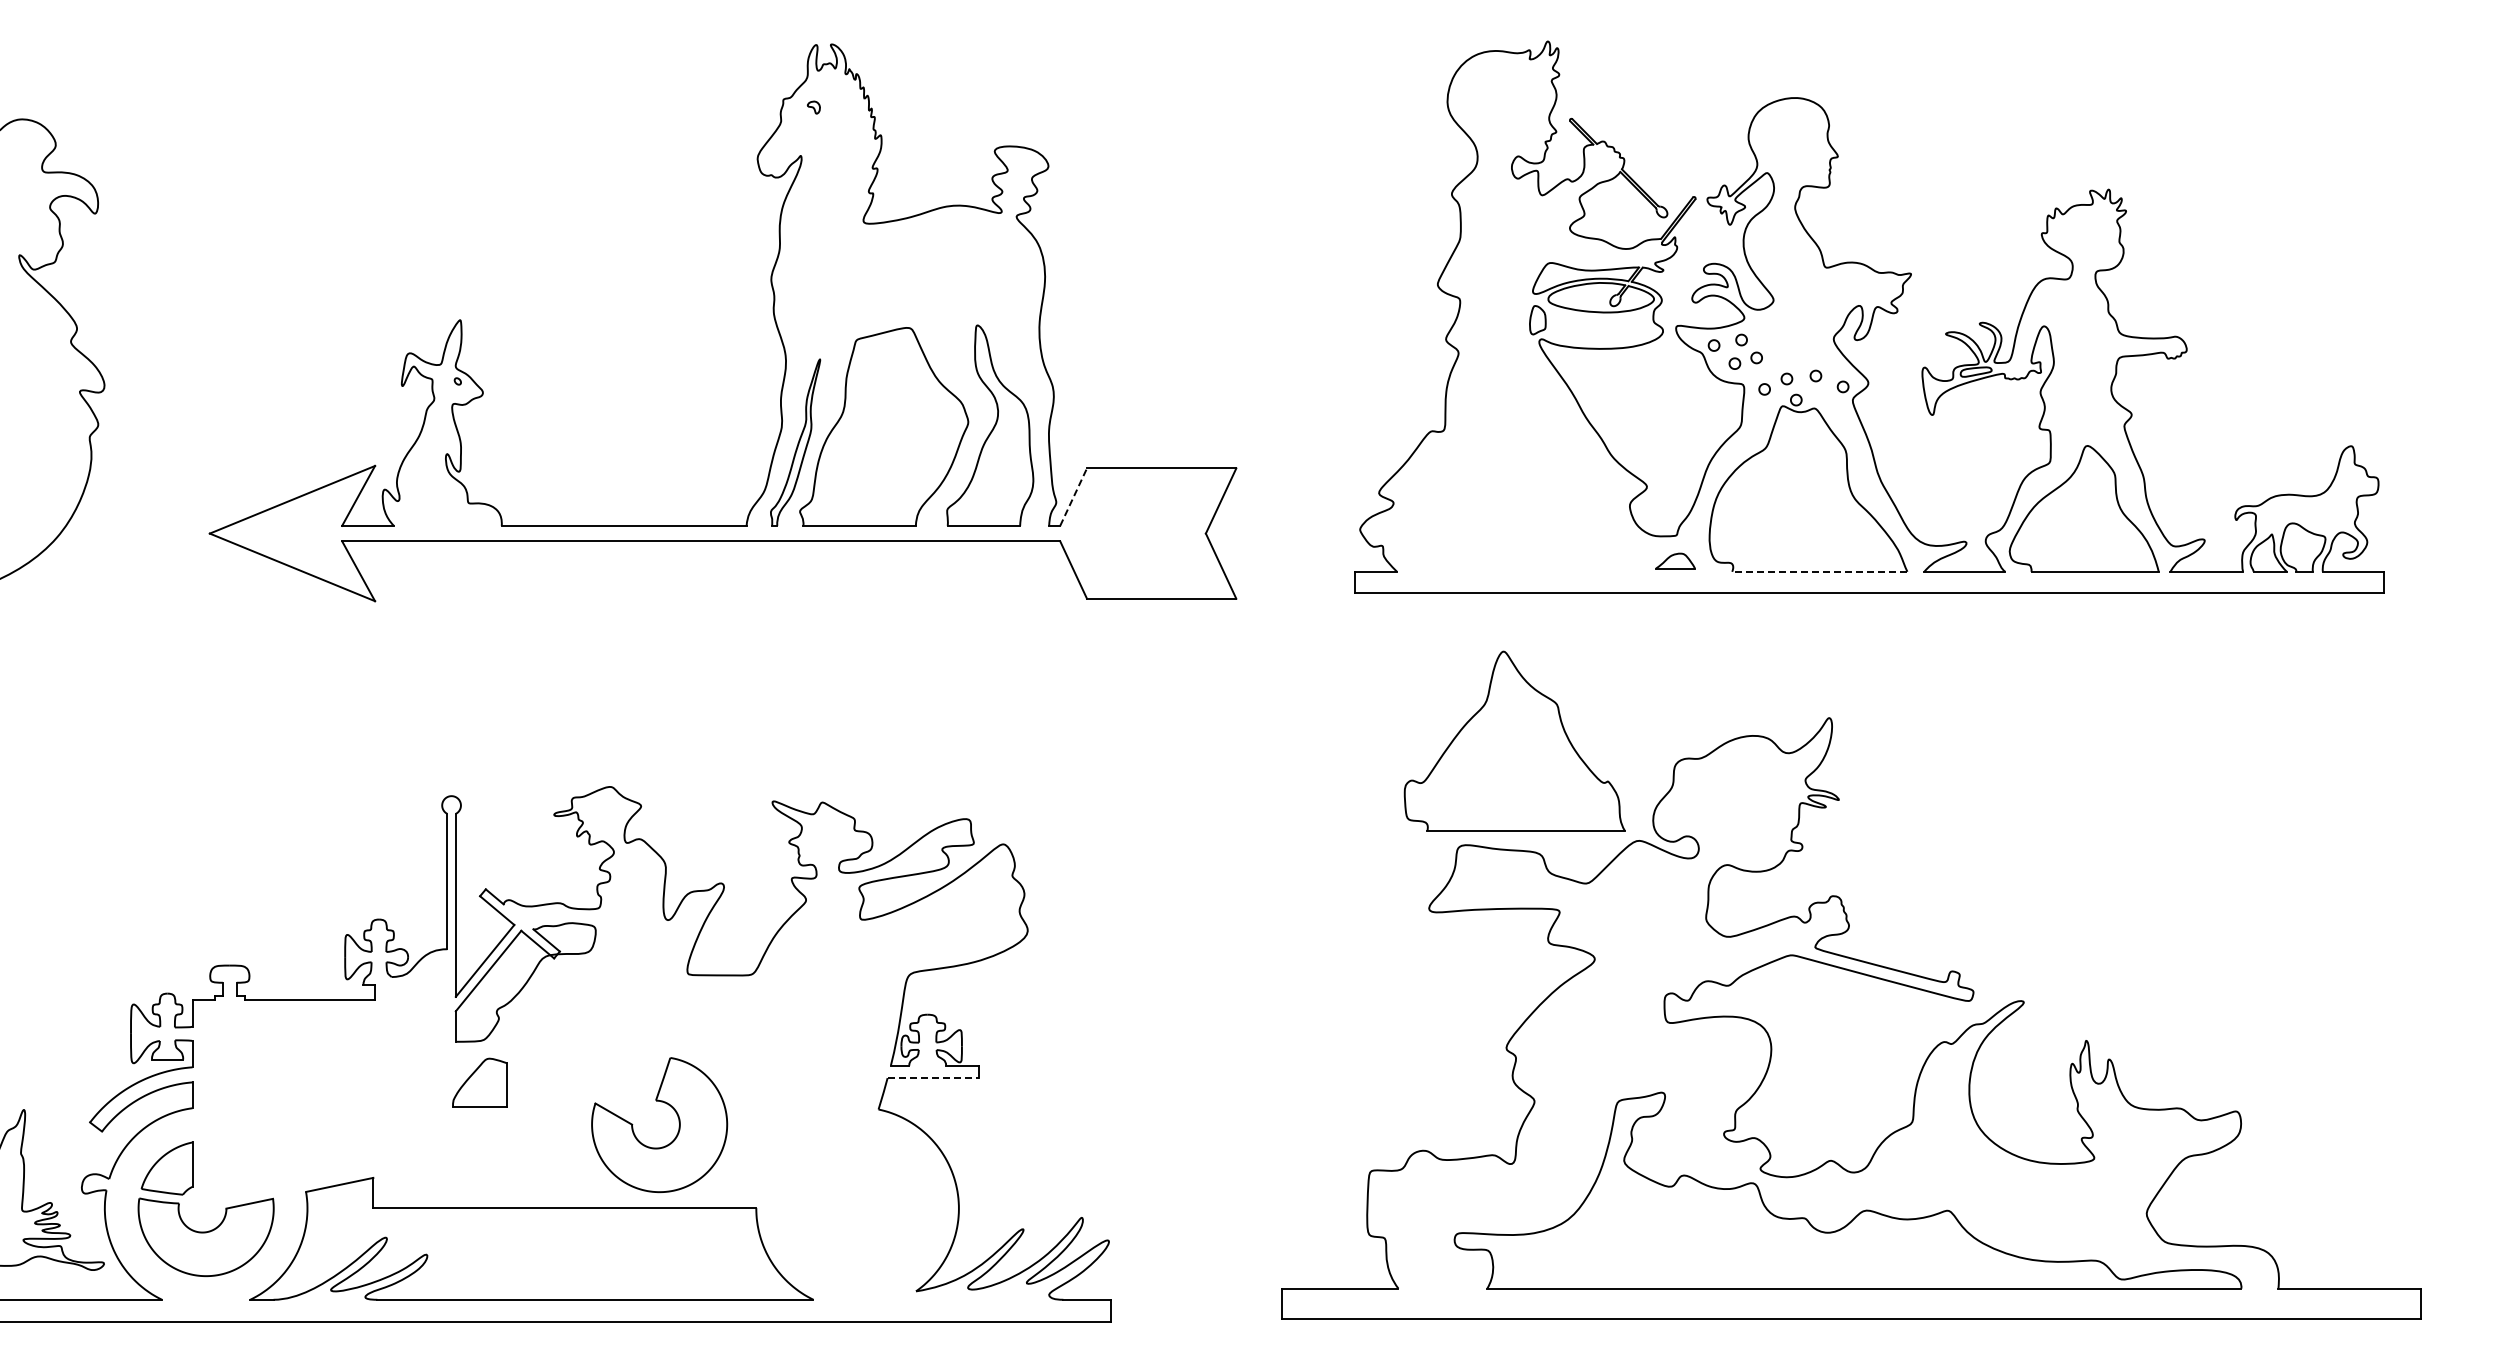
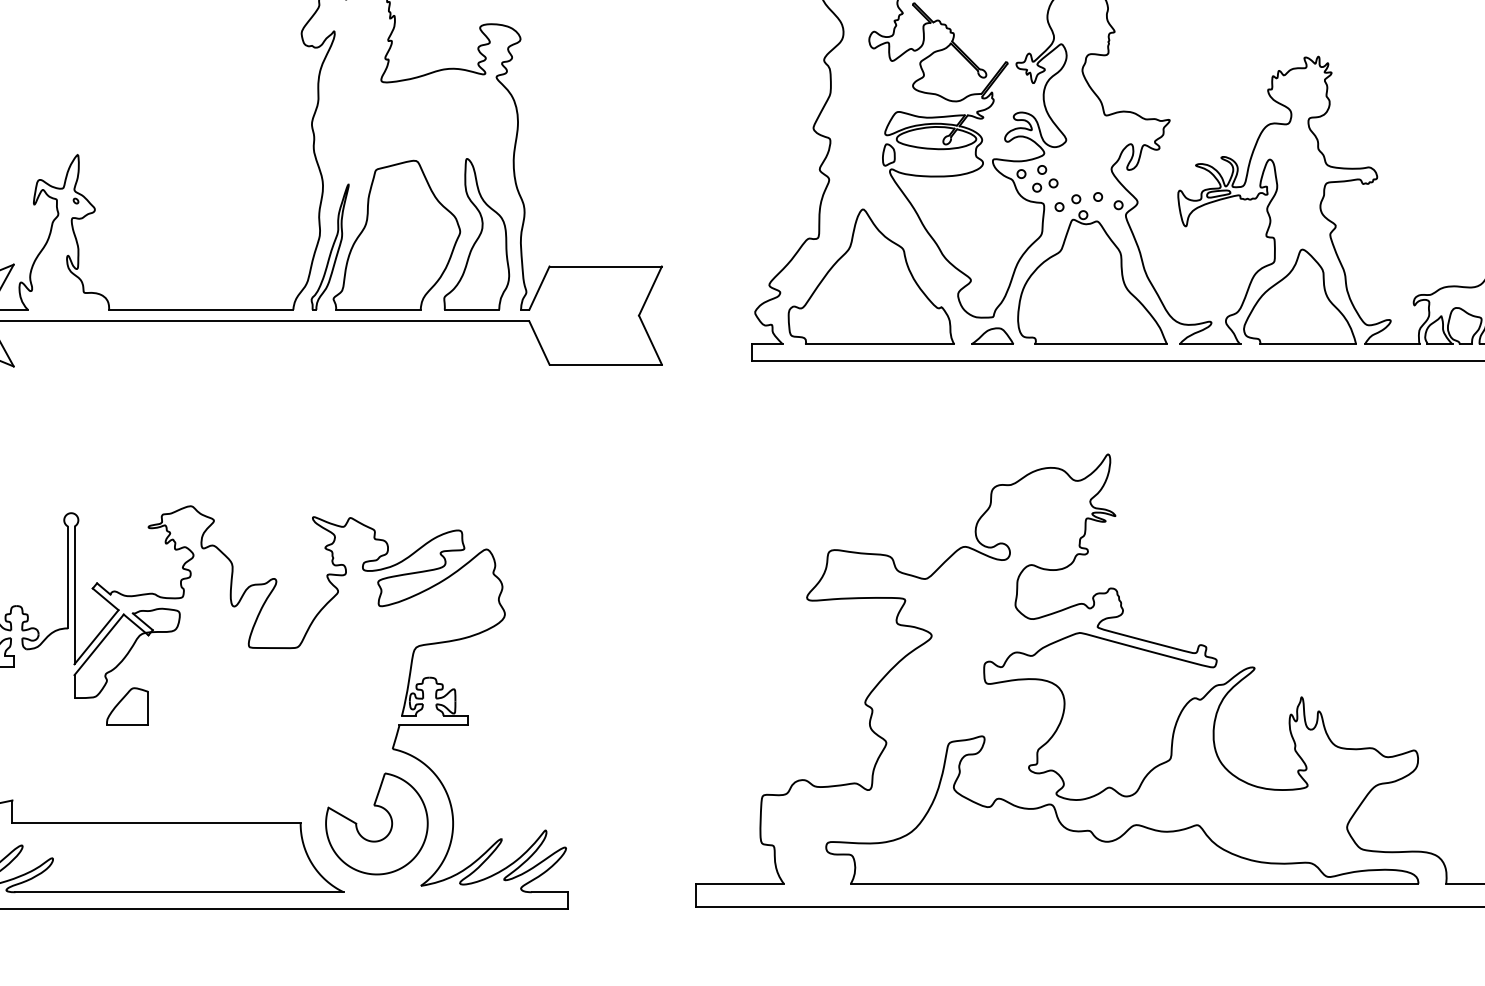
line: (1073, 497) -> (539, 288), dashed -> solid
part: (1675, 560) -> (992, 335), size x1.43
line: (1819, 571) -> (1100, 344), dashed -> solid
part: (1514, 740) -> (871, 276), moved
line: (933, 1078) -> (434, 725), dashed -> solid
part: (479, 1082) -> (126, 706), moved
part: (678, 1126) -> (391, 825), moved

